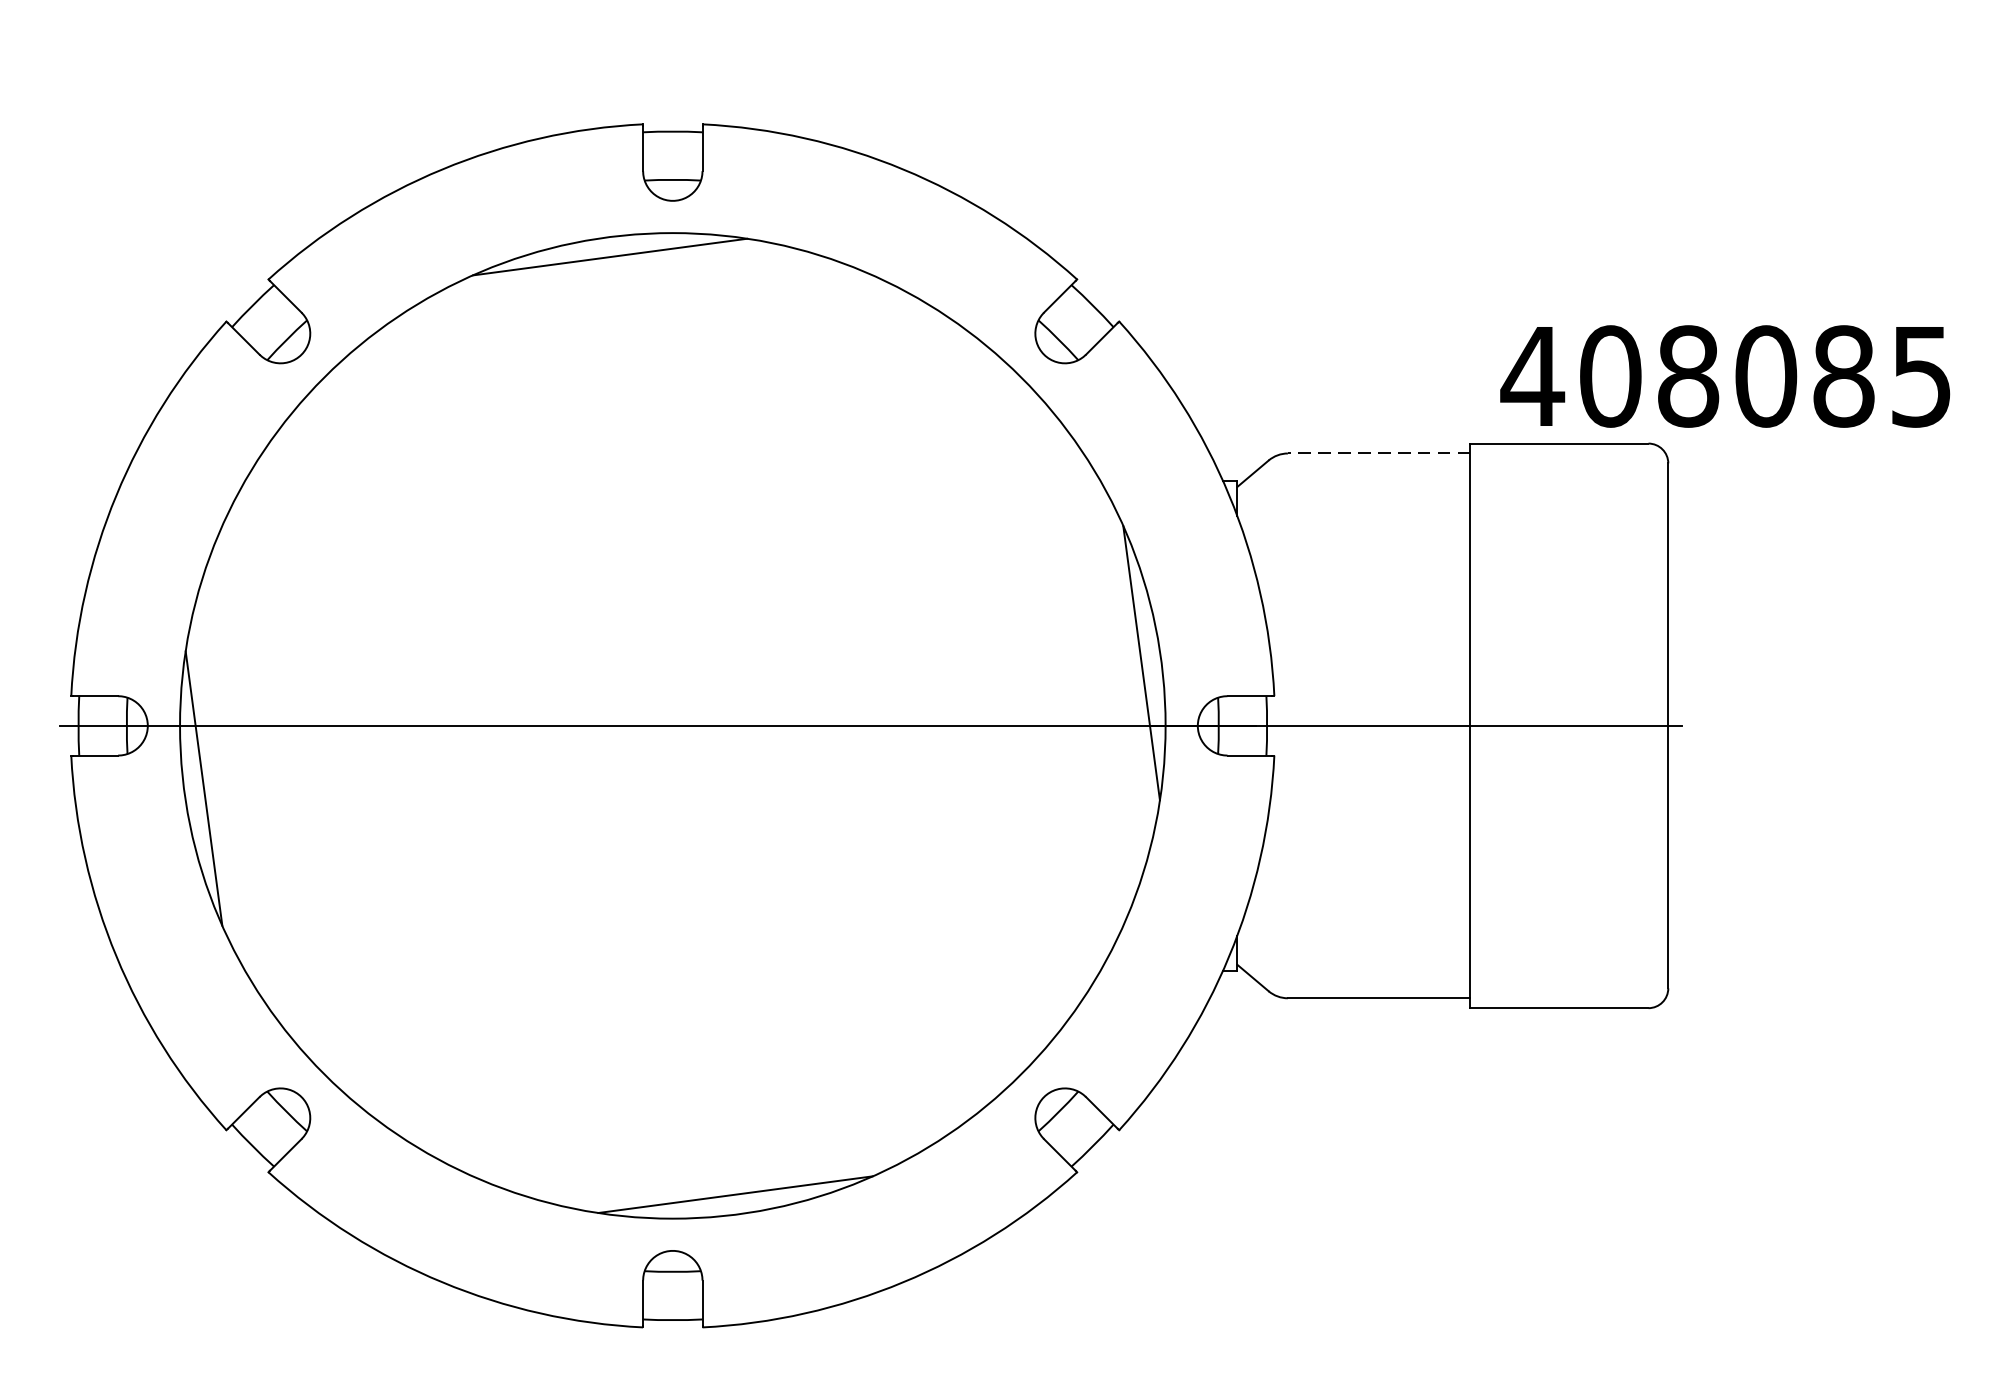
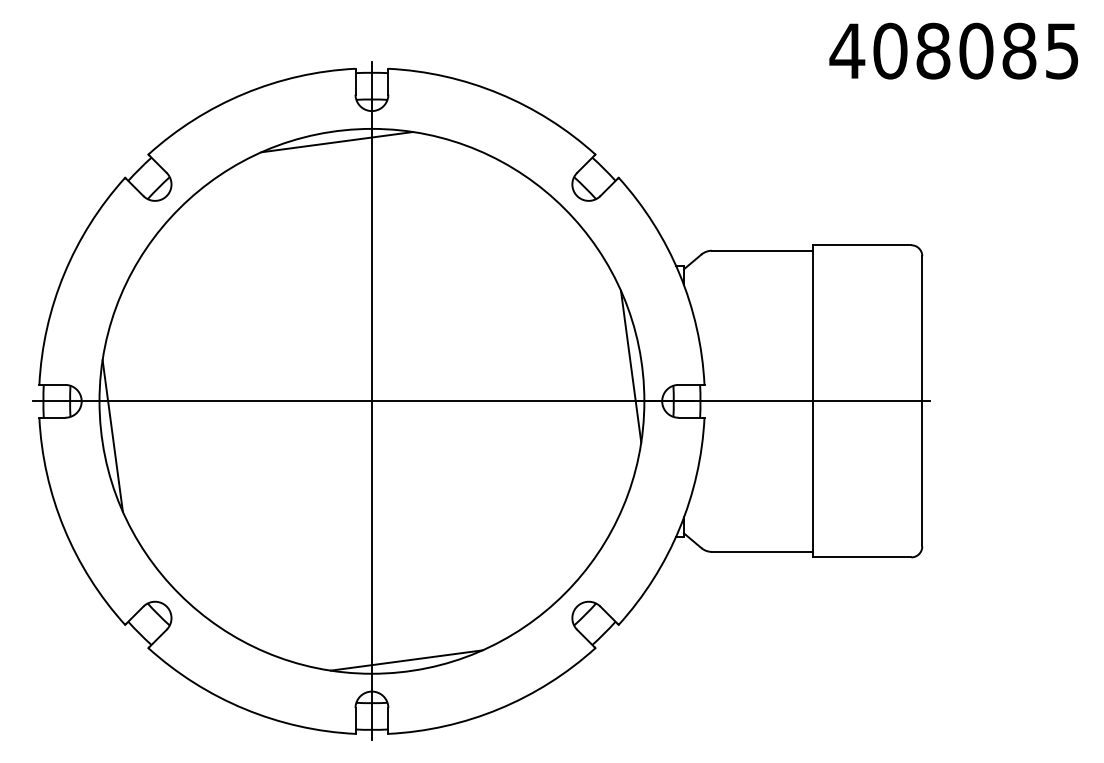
text: (1724, 375) -> (953, 50), moved
line: (1377, 453) -> (761, 250), dashed -> solid
line: (672, 726) -> (371, 401), added

